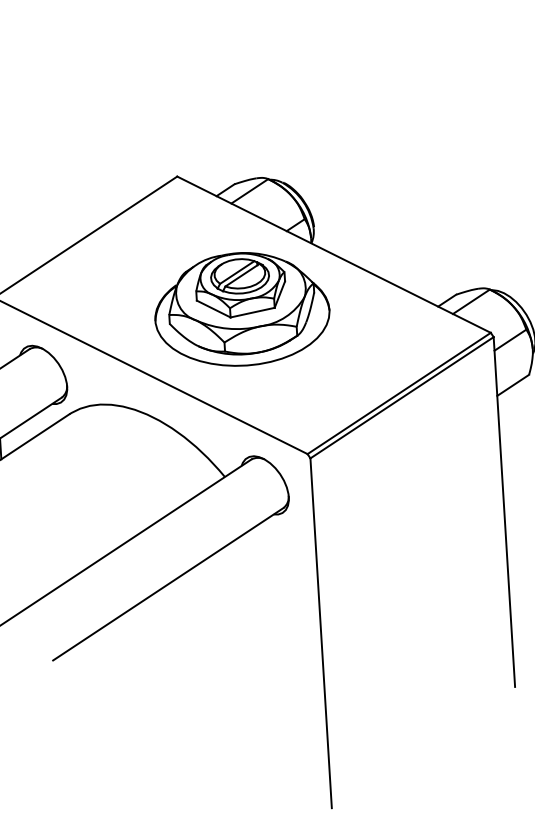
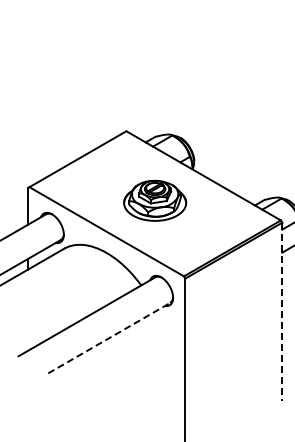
part: (240, 308) -> (154, 200), size x0.7
line: (504, 513) -> (282, 312), solid -> dashed
line: (168, 582) -> (109, 337), solid -> dashed

